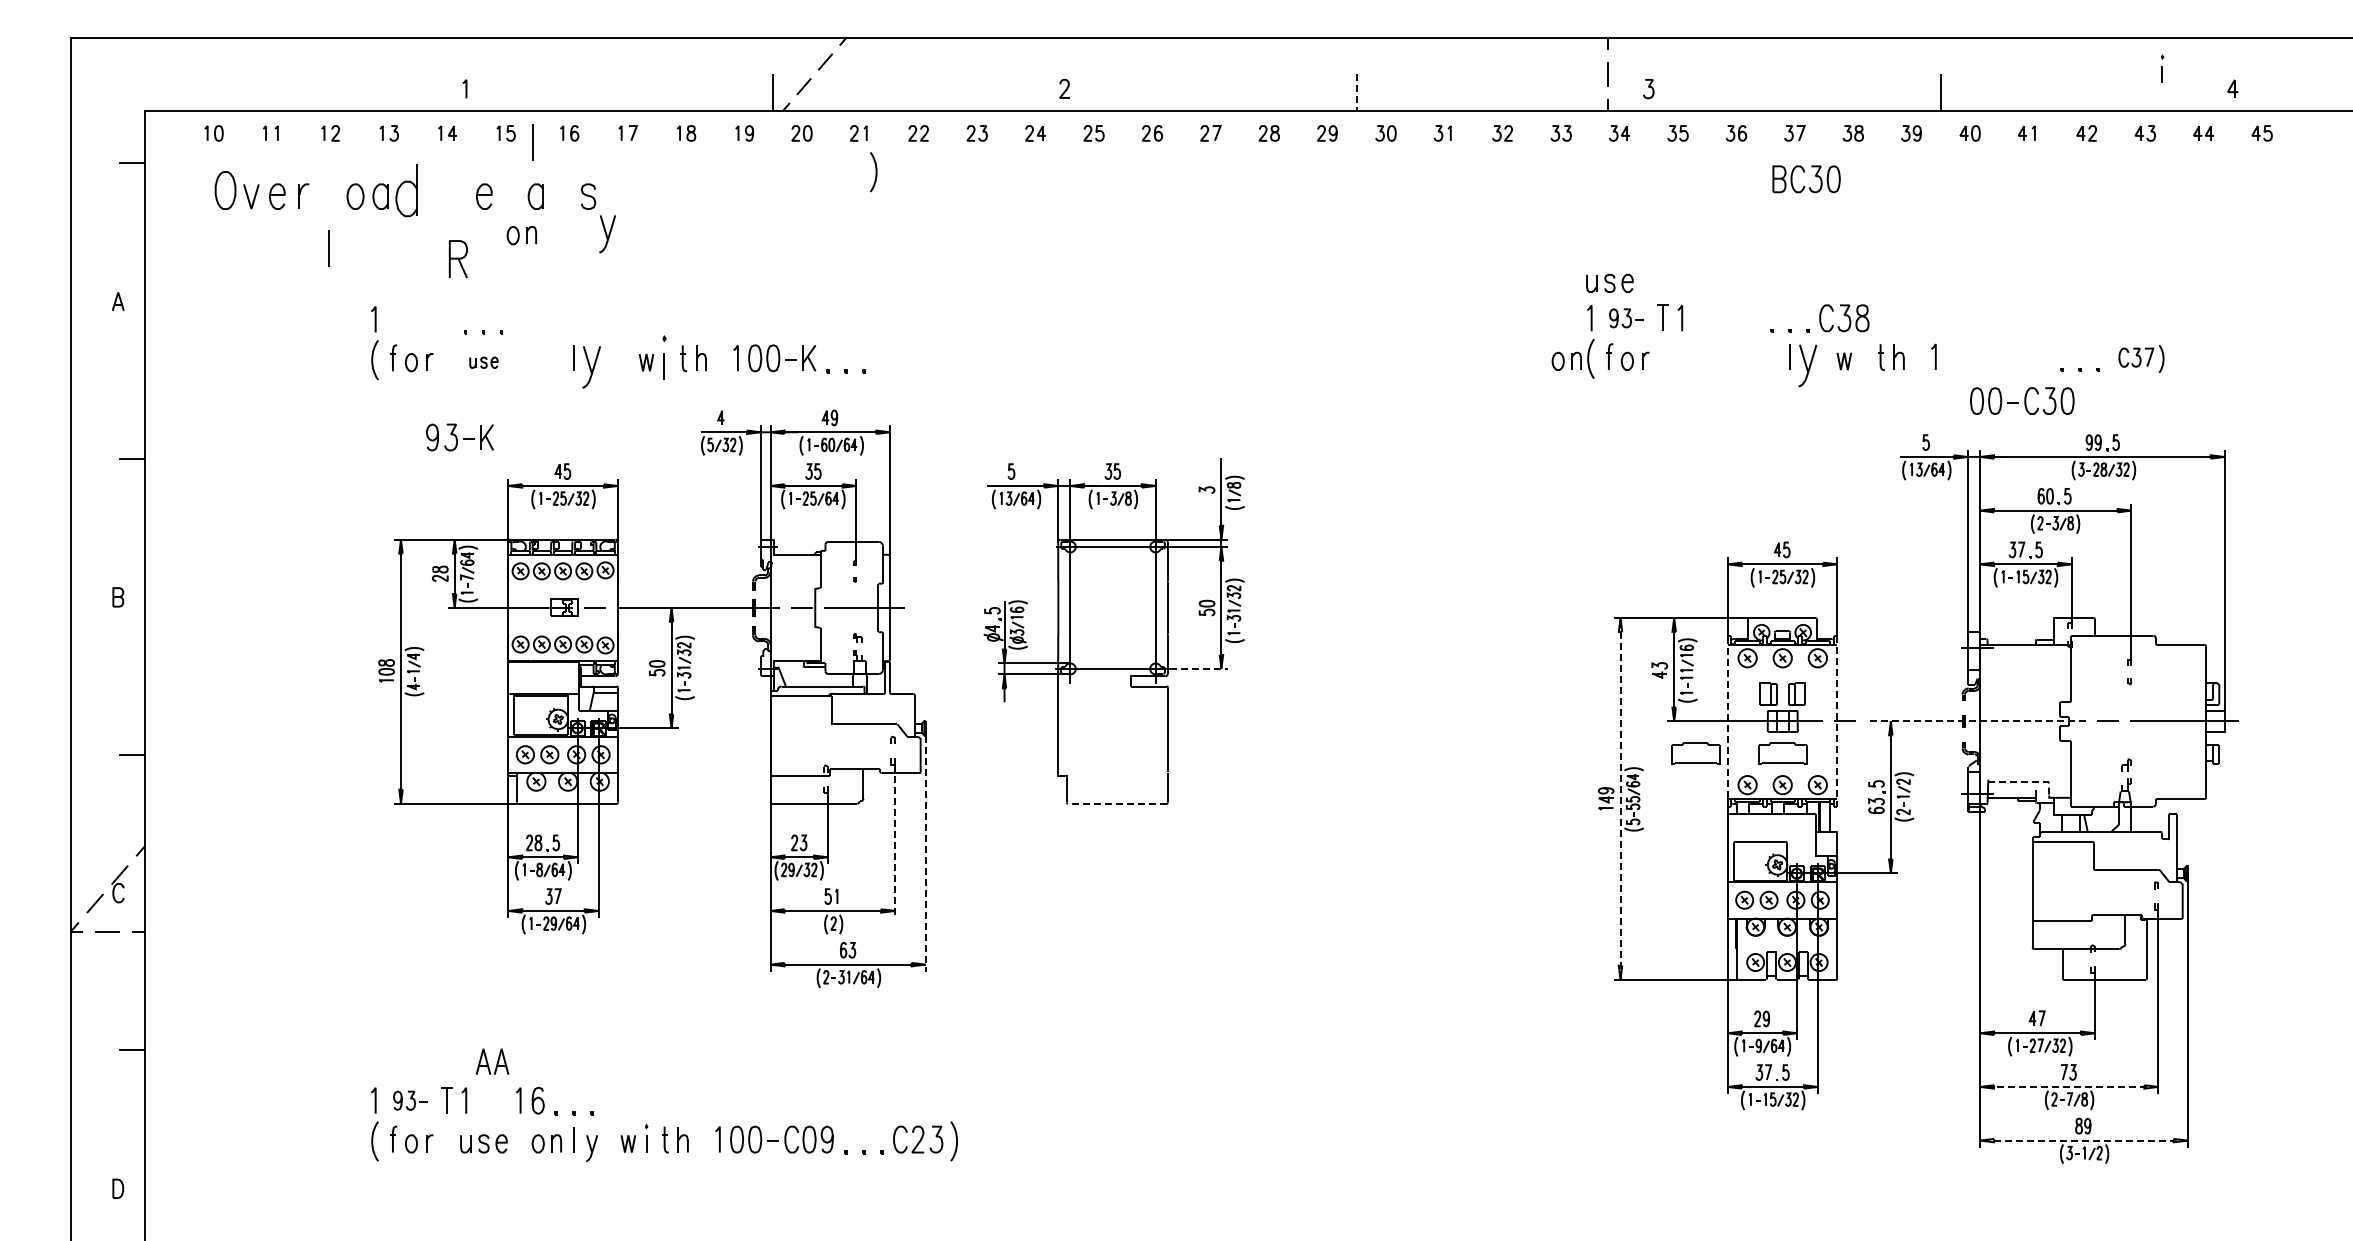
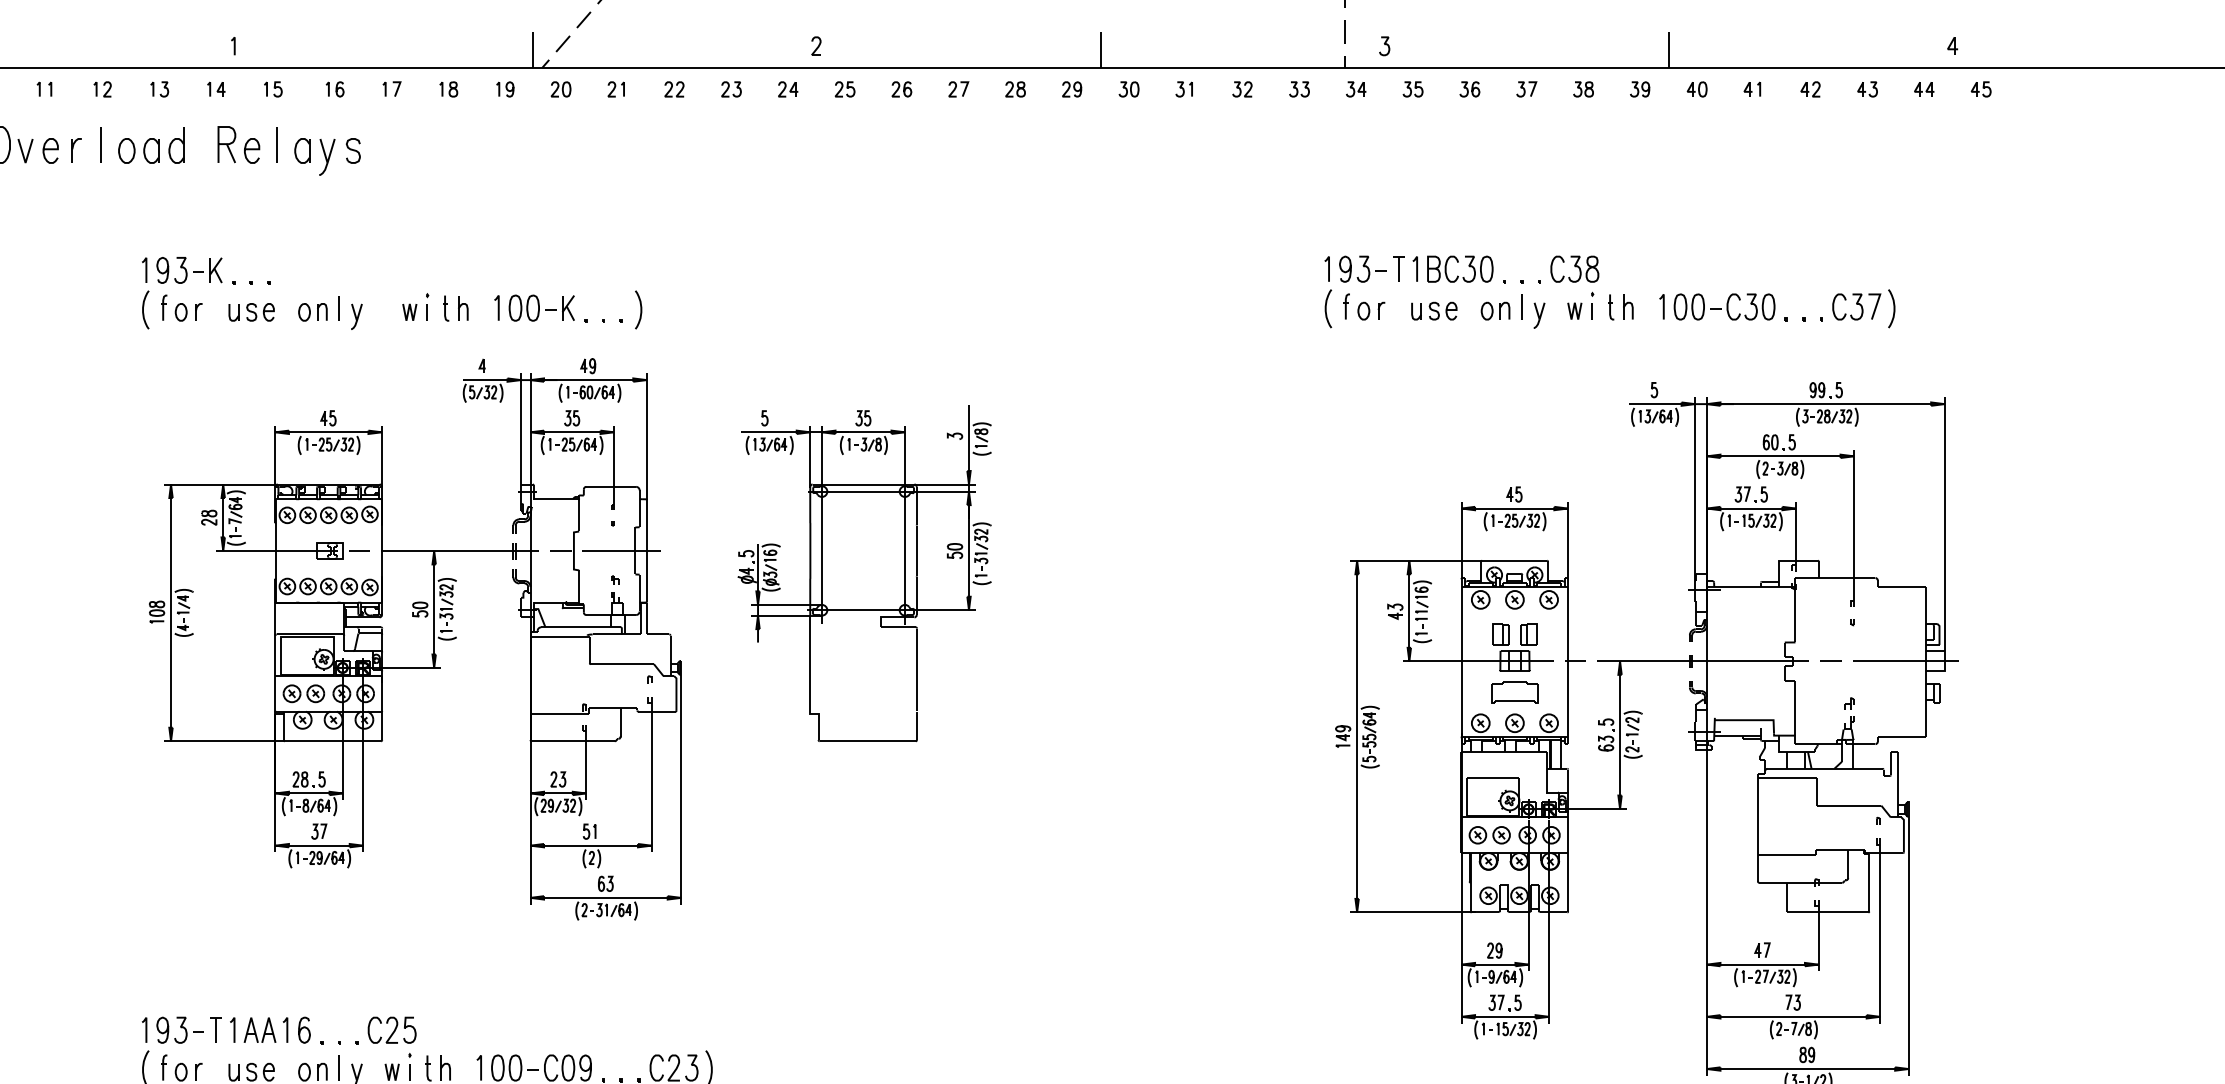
part: (2162, 68) -> (1592, 305), moved
line: (1357, 93) -> (1101, 50), dashed -> solid
line: (532, 142) -> (276, 144), moved
curve: (875, 172) -> (640, 310), moved
part: (1805, 186) -> (1459, 276), moved
part: (406, 190) -> (176, 144), size x0.71
part: (607, 234) -> (327, 157), moved
part: (521, 235) -> (312, 312), moved
line: (328, 248) -> (100, 144), moved
part: (457, 259) -> (225, 144), moved
part: (1609, 282) -> (1433, 310), moved
part: (1626, 318) -> (1362, 269), size x1.43
part: (664, 356) -> (427, 306), size x0.62
part: (2141, 358) -> (1863, 308), size x1.43
part: (1566, 360) -> (1495, 310), moved
part: (483, 362) -> (251, 312), size x1.67
part: (1807, 365) -> (1539, 315), size x0.62
part: (592, 366) -> (357, 316), size x0.62
part: (2022, 400) -> (1724, 306), moved
part: (459, 437) -> (189, 270), moved
line: (1199, 668) -> (947, 609), dashed -> solid
line: (1727, 717) -> (1461, 657), dashed -> solid
line: (1837, 721) -> (1568, 661), dashed -> solid
line: (1975, 721) -> (1702, 661), dashed -> solid
part: (1695, 753) -> (1430, 692), removed
line: (2025, 781) -> (1751, 719), dashed -> solid
line: (1620, 798) -> (1357, 736), dashed -> solid
line: (1116, 803) -> (866, 741), dashed -> solid
line: (895, 841) -> (651, 778), dashed -> solid
line: (925, 854) -> (681, 790), dashed -> solid
part: (492, 1061) -> (260, 1030), moved
line: (2068, 1086) -> (1792, 1016), dashed -> solid
part: (410, 1100) -> (180, 1030), size x1.43
part: (628, 1100) -> (392, 1030), added
line: (2083, 1140) -> (1807, 1068), dashed -> solid

